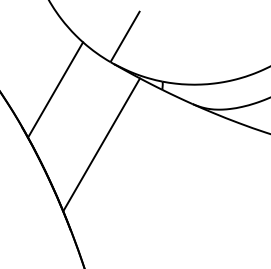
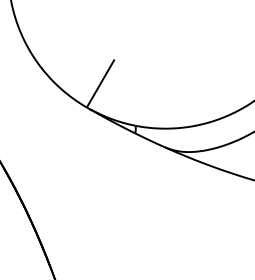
line: (55, 89) -> (35, 133), removed
line: (101, 144) -> (78, 184), removed

